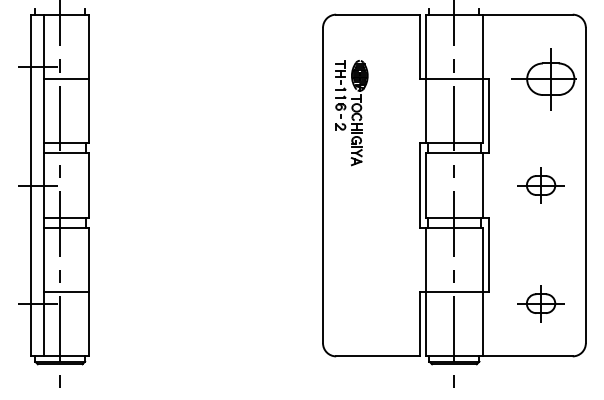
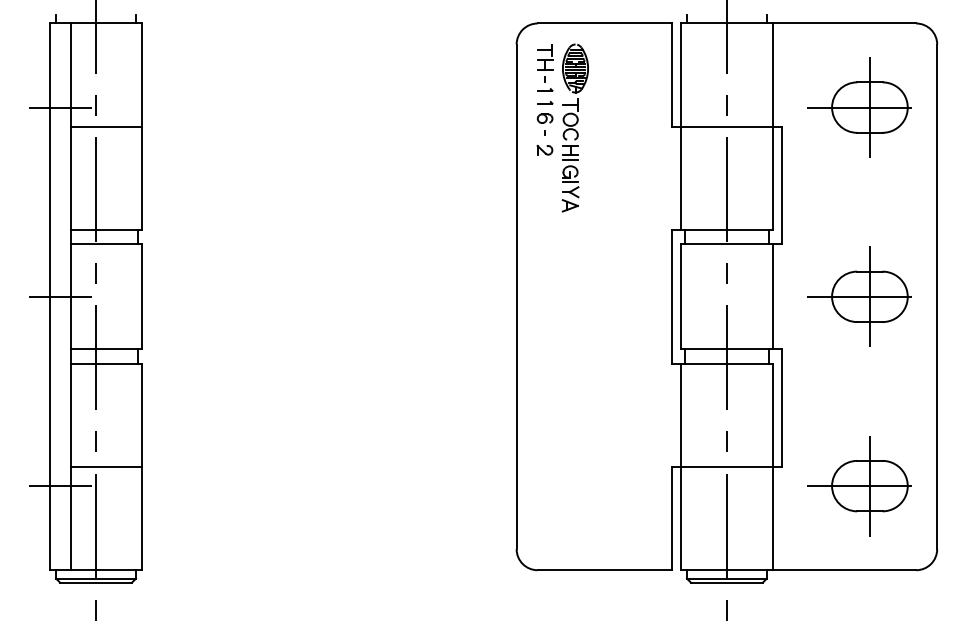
part: (543, 79) -> (858, 108), moved
part: (351, 113) -> (562, 128), moved
part: (536, 185) -> (858, 296), size x1.67
part: (536, 303) -> (858, 485), size x1.67

